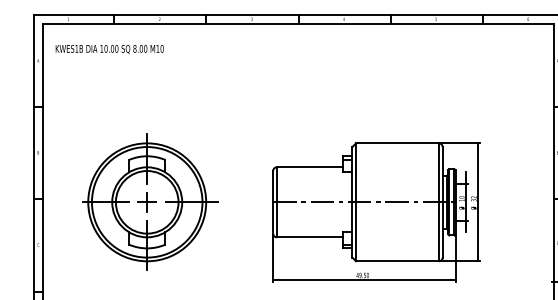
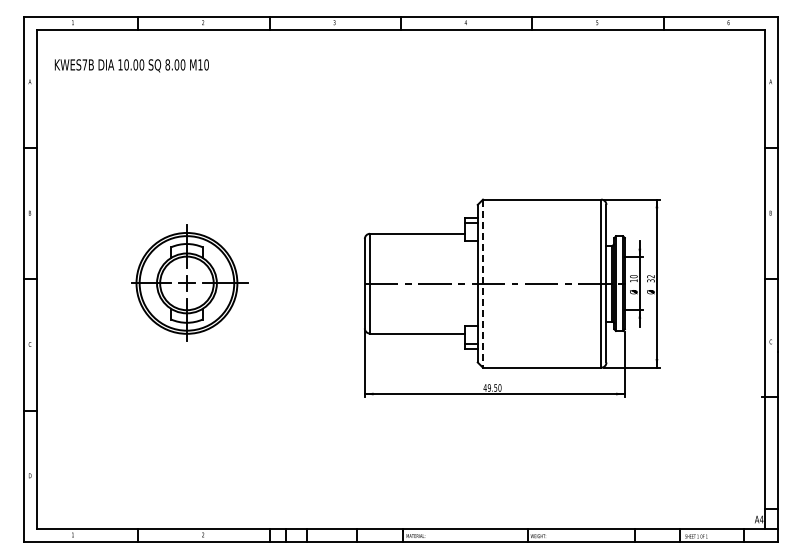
text: (76, 48) -> (84, 64), KWES1B -> KWES7B
part: (150, 201) -> (189, 282), size x0.6
line: (356, 202) -> (483, 284), solid -> dashed

